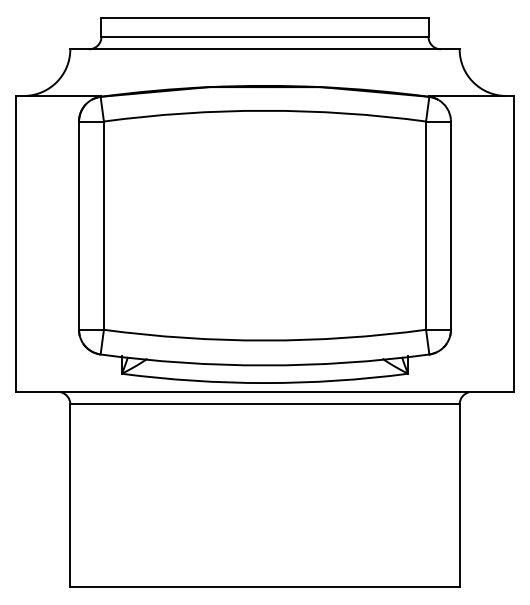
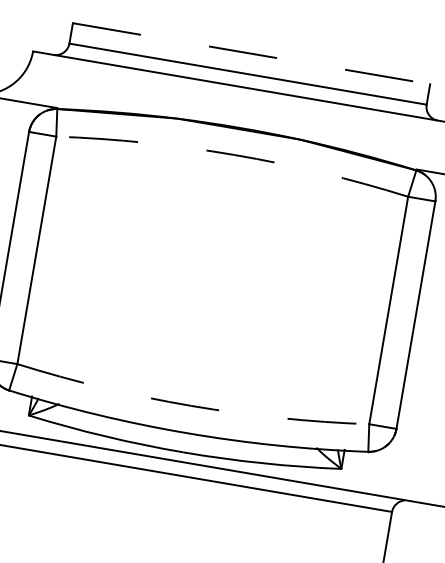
line: (265, 18) -> (252, 54), solid -> dashed
arc: (264, 110) -> (233, 154), solid -> dashed
arc: (264, 340) -> (190, 405), solid -> dashed

